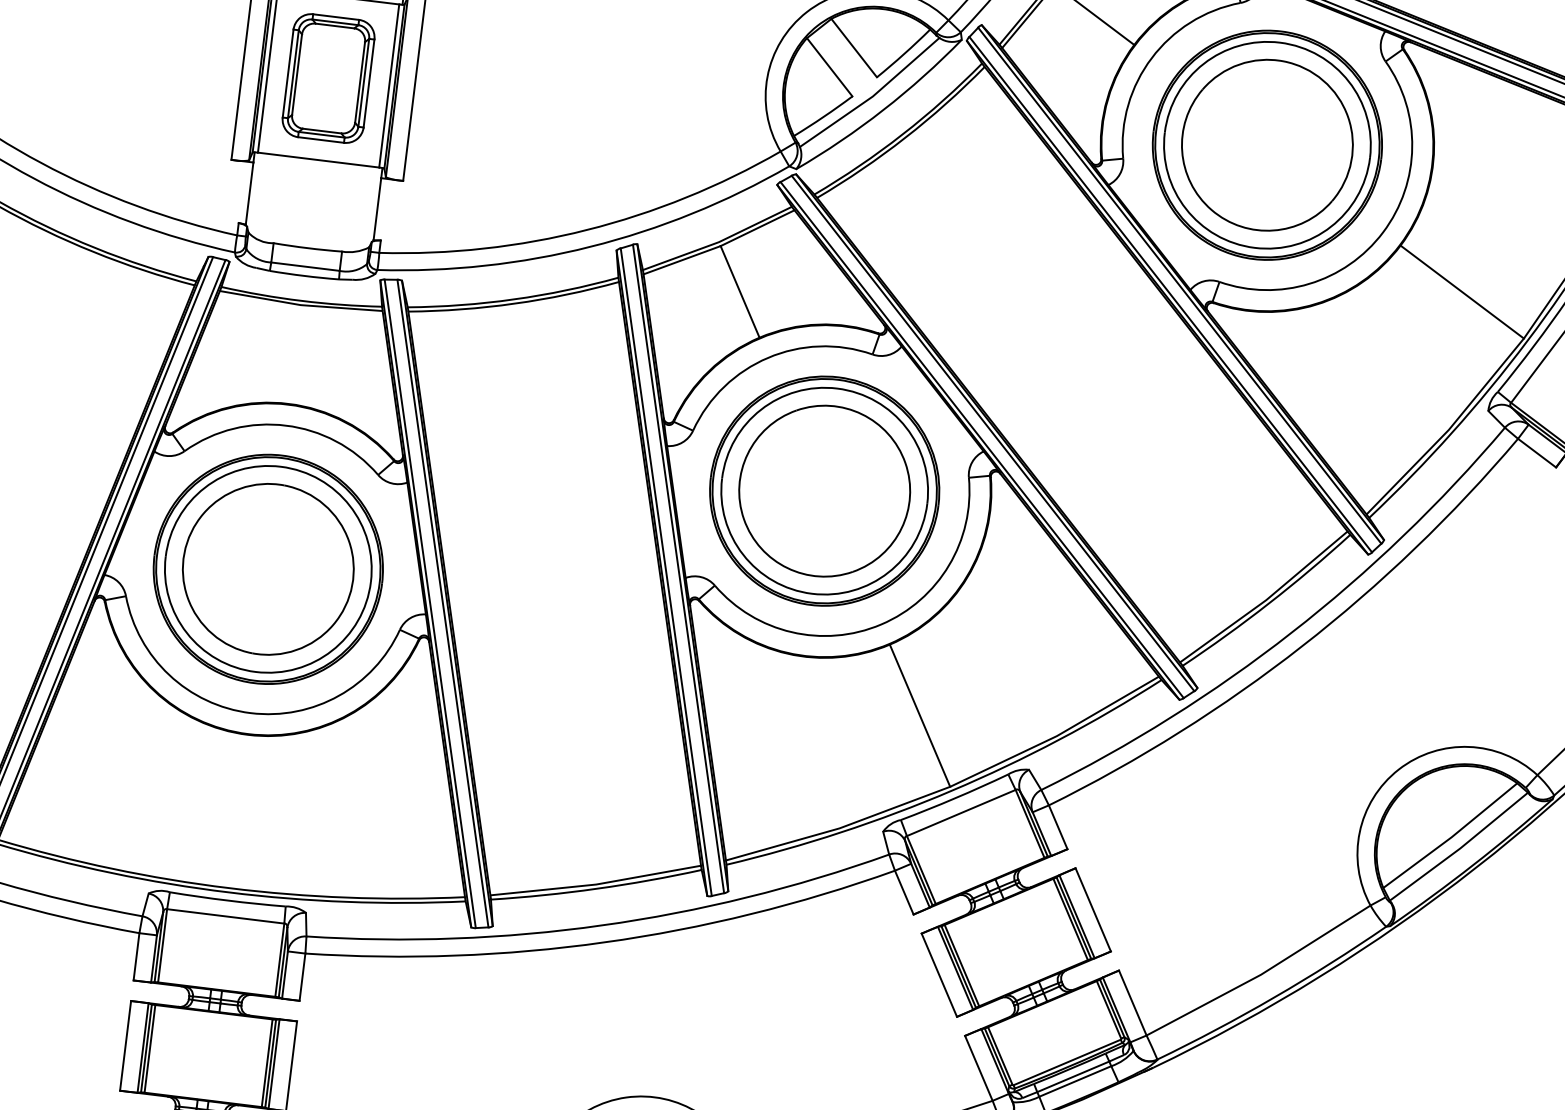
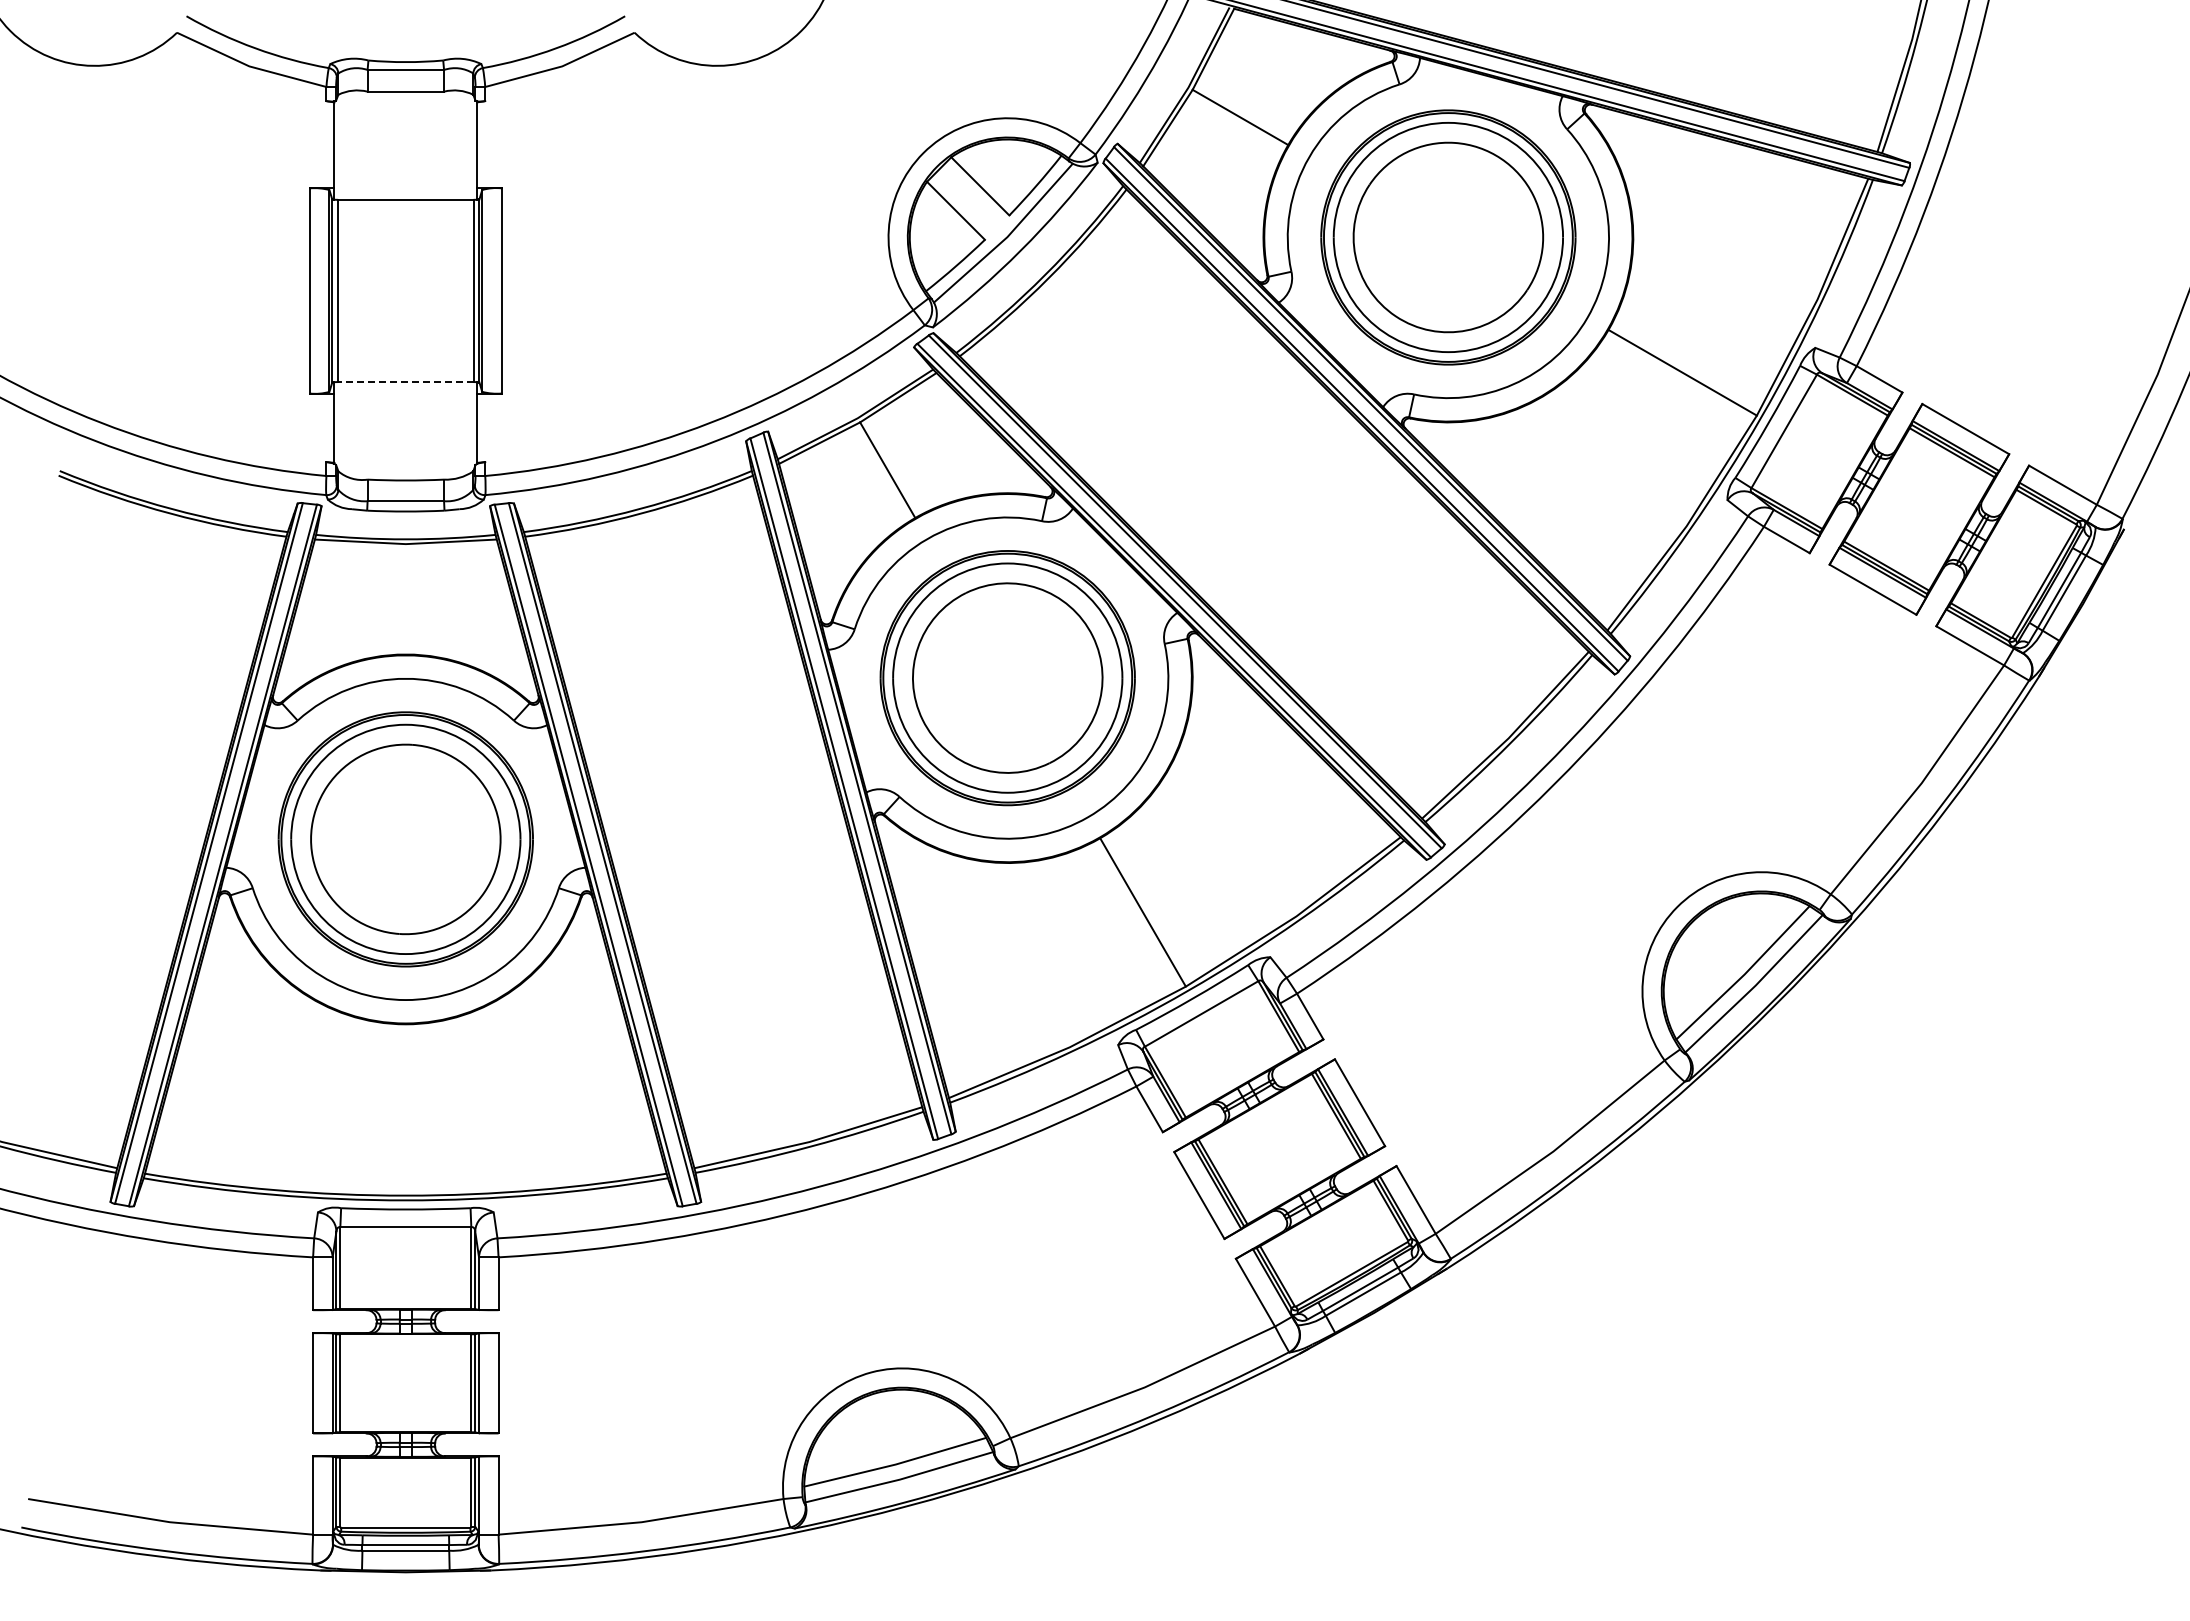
part: (328, 78) -> (405, 290), removed
line: (318, 160) -> (405, 382), solid -> dashed

